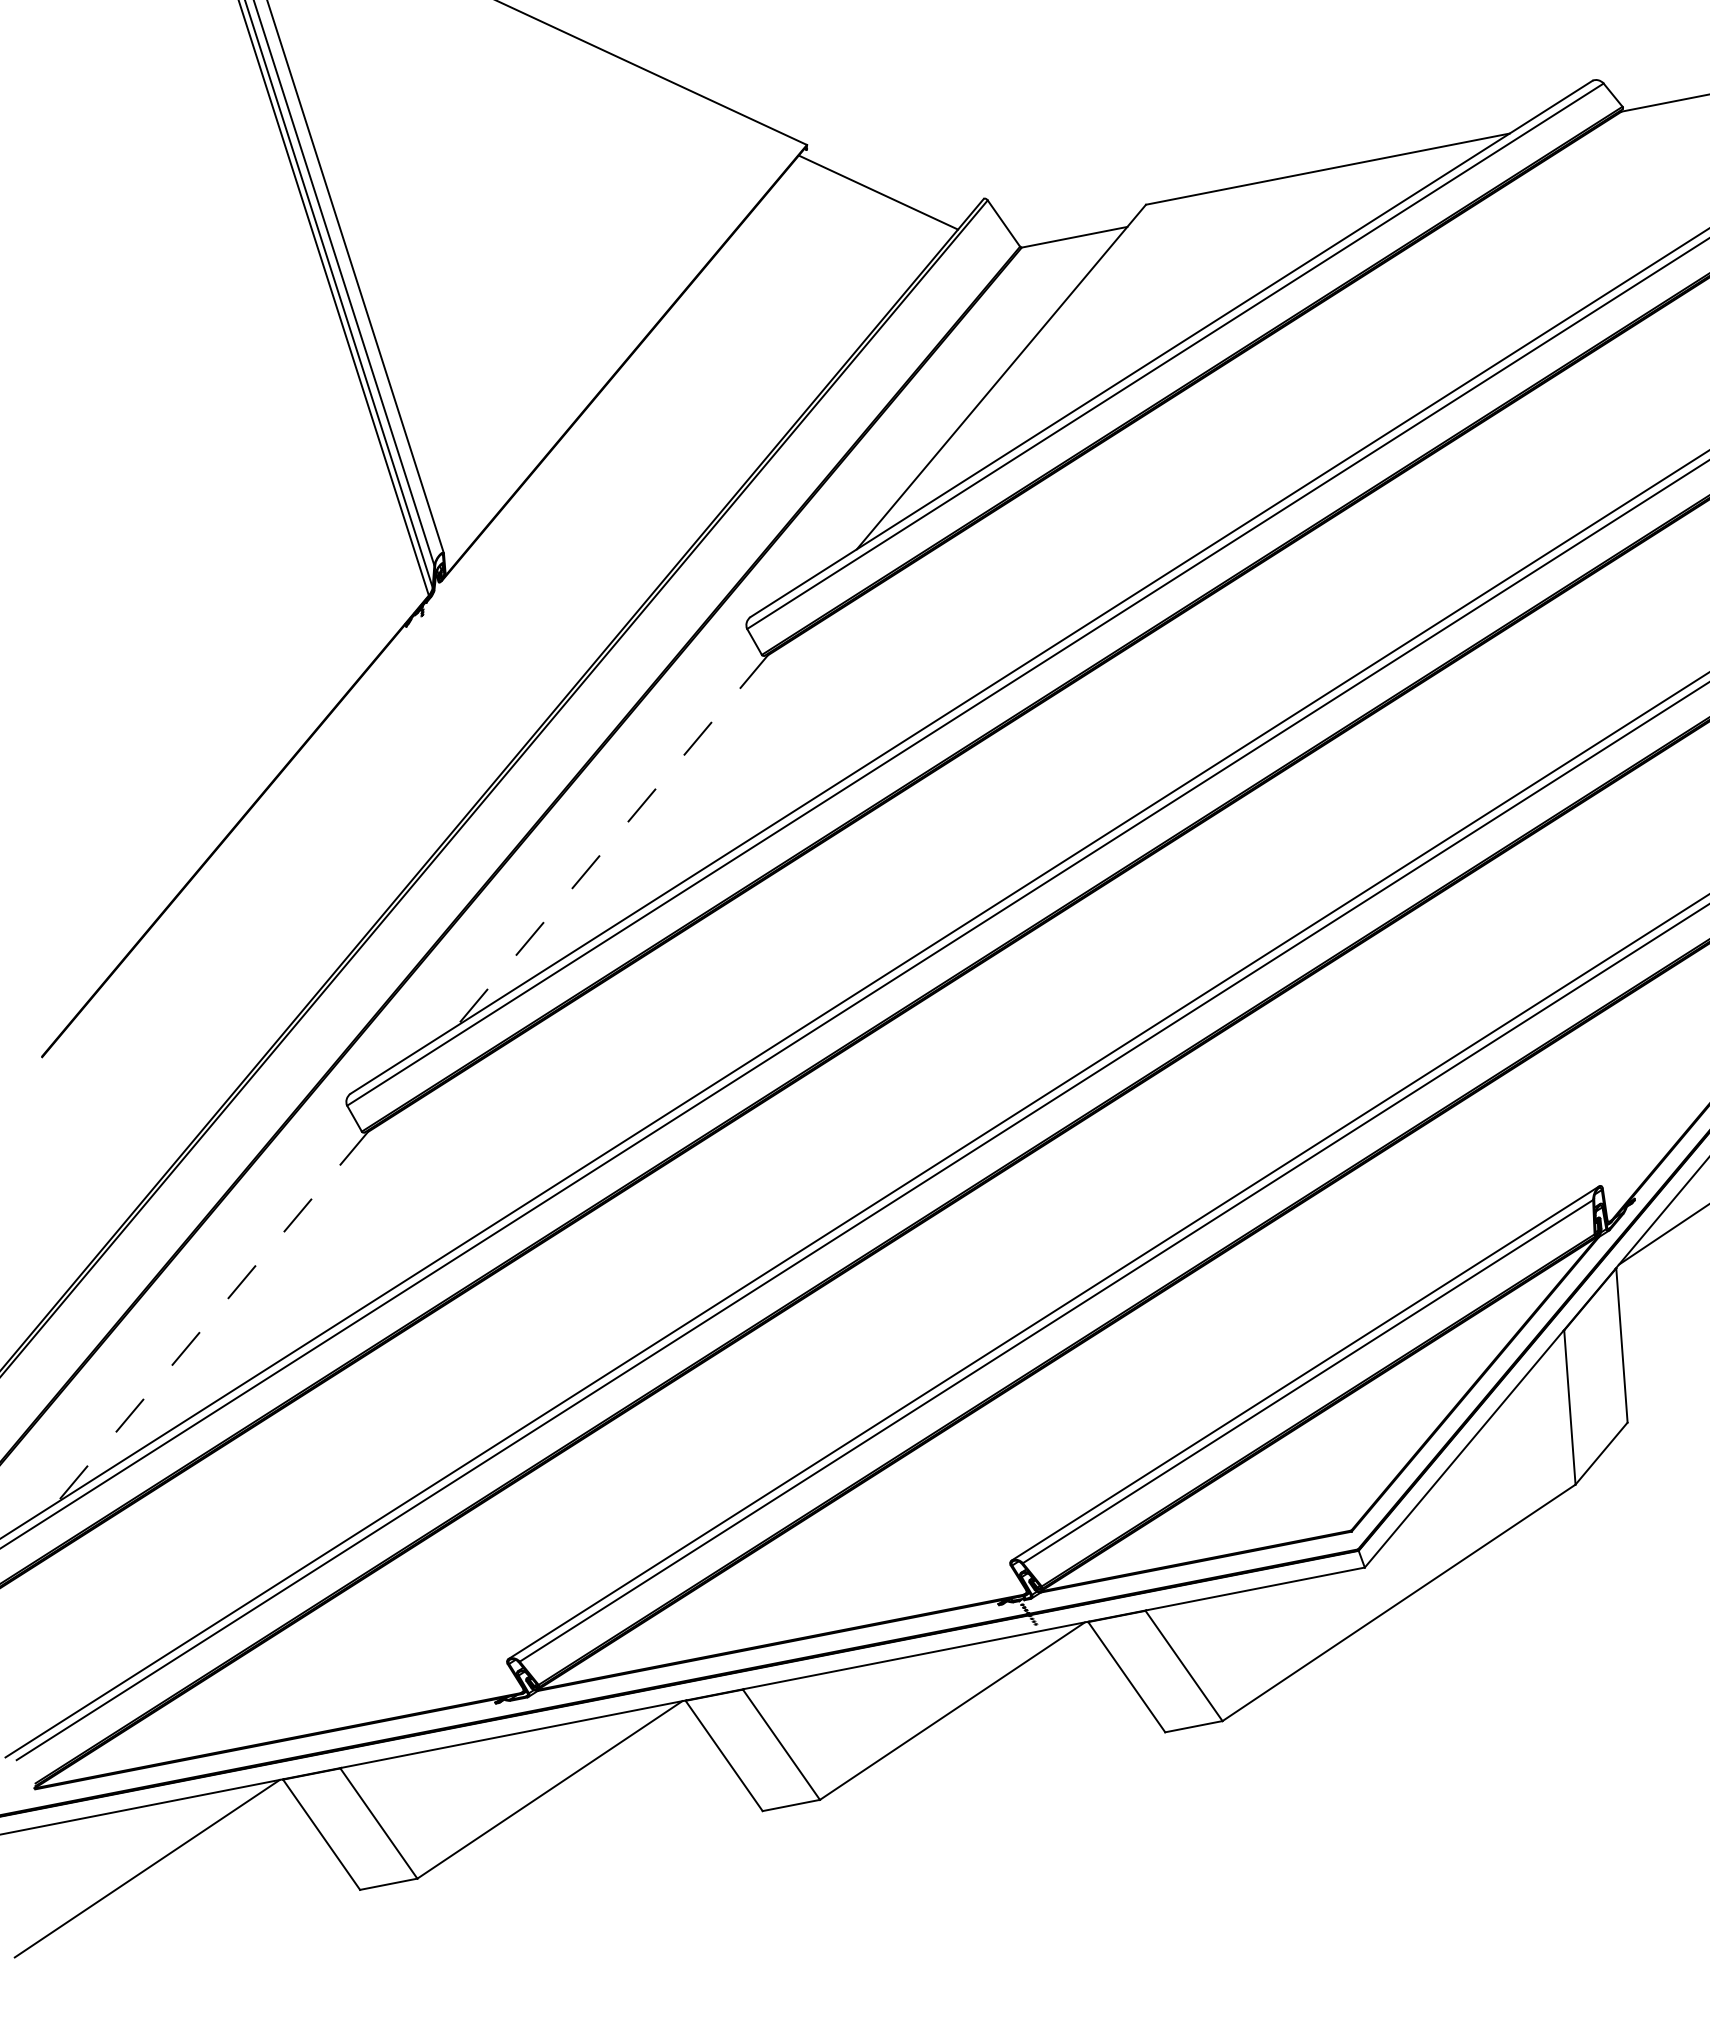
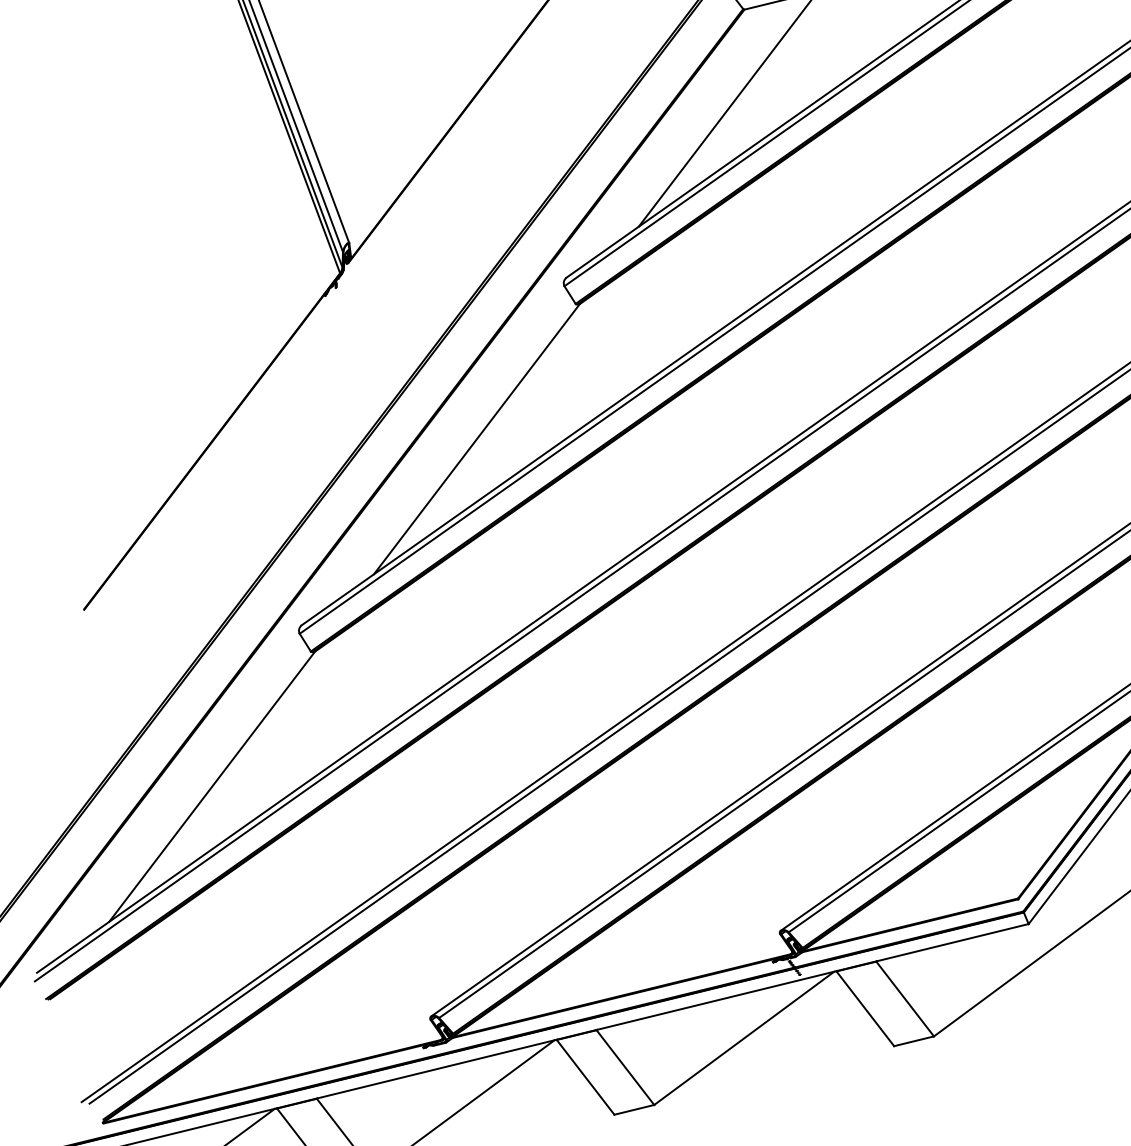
line: (612, 840) -> (477, 439), dashed -> solid
line: (212, 1317) -> (212, 786), dashed -> solid

